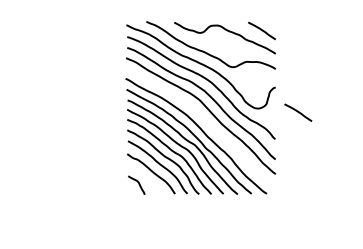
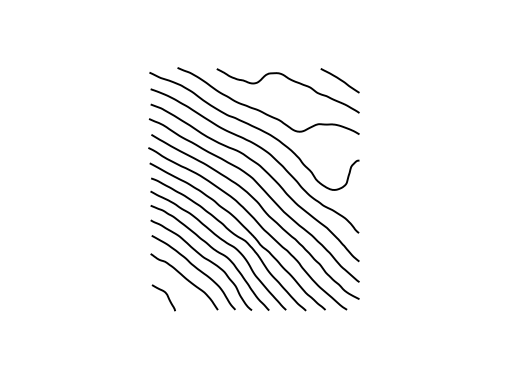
curve: (297, 112) -> (390, 195), removed
curve: (206, 123) -> (262, 210), added

